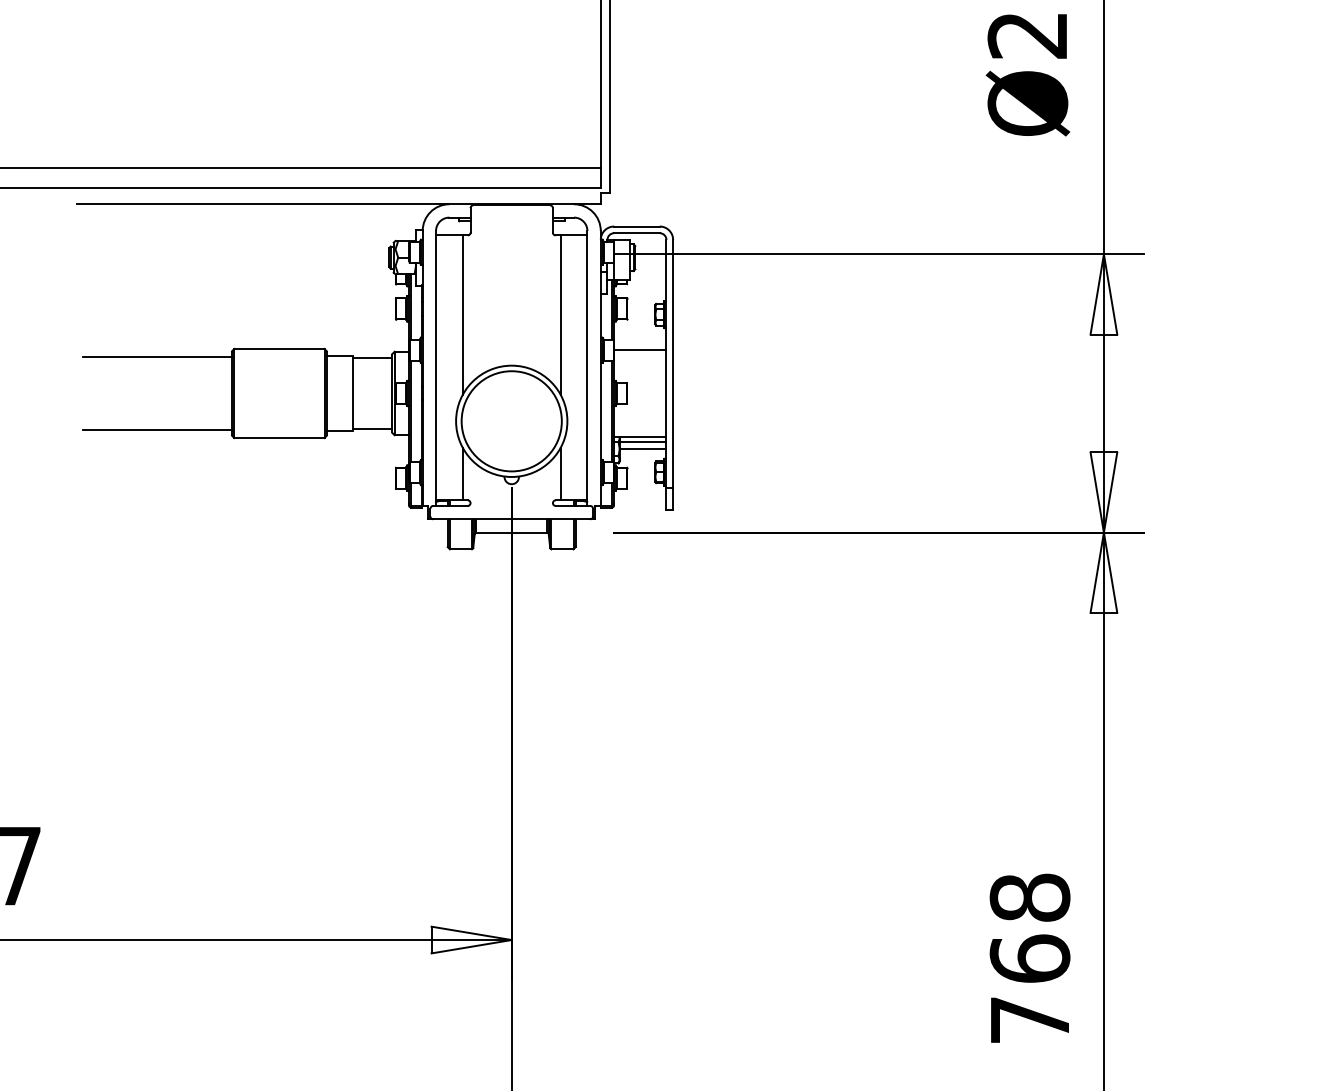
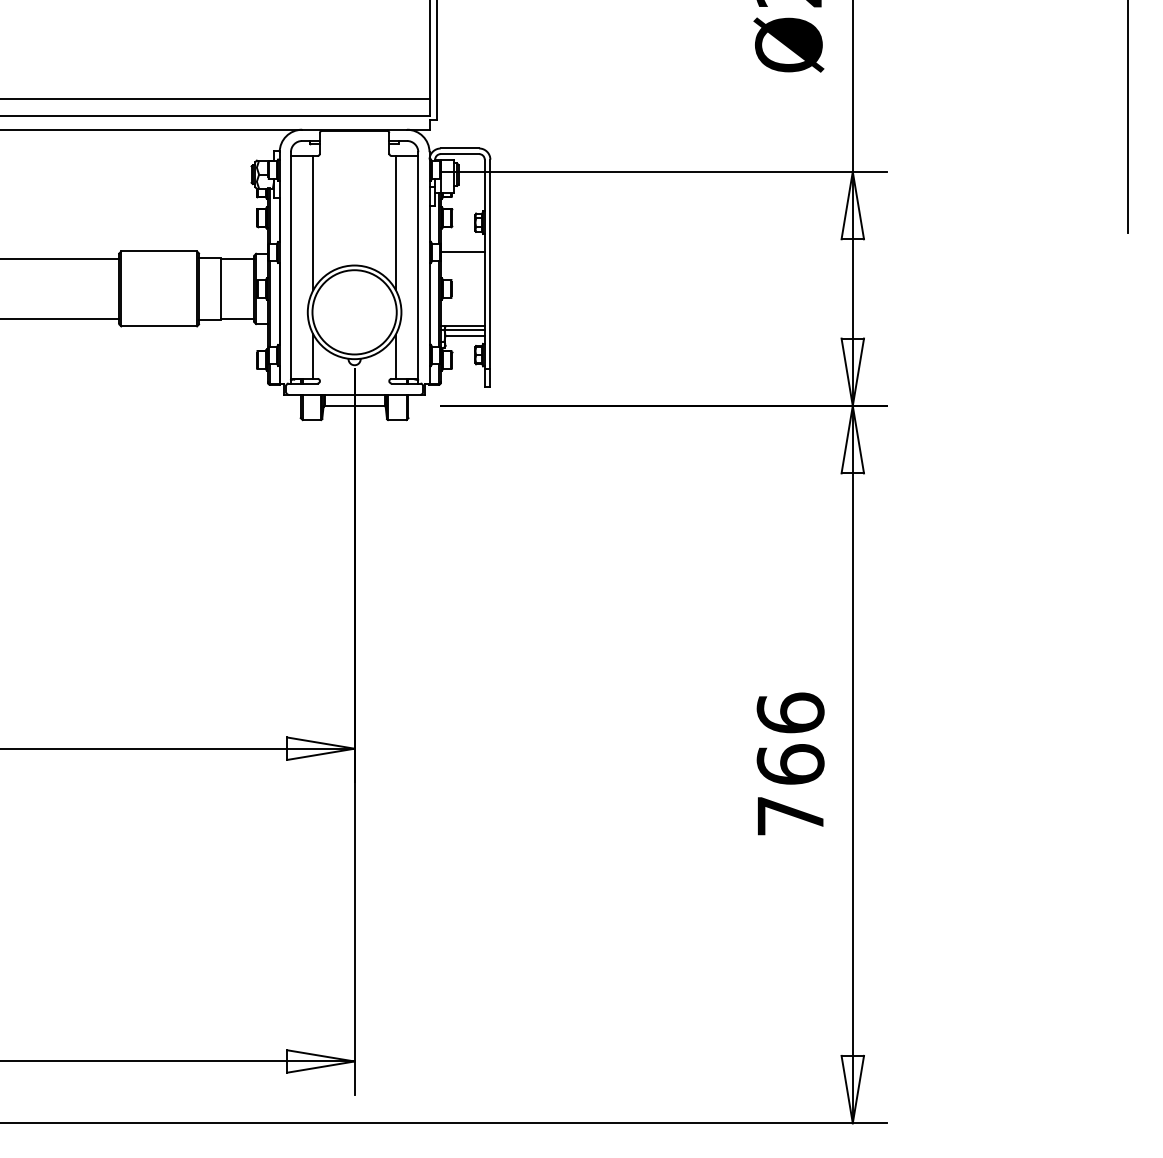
text: (1029, 896) -> (790, 712), 768 -> 766

